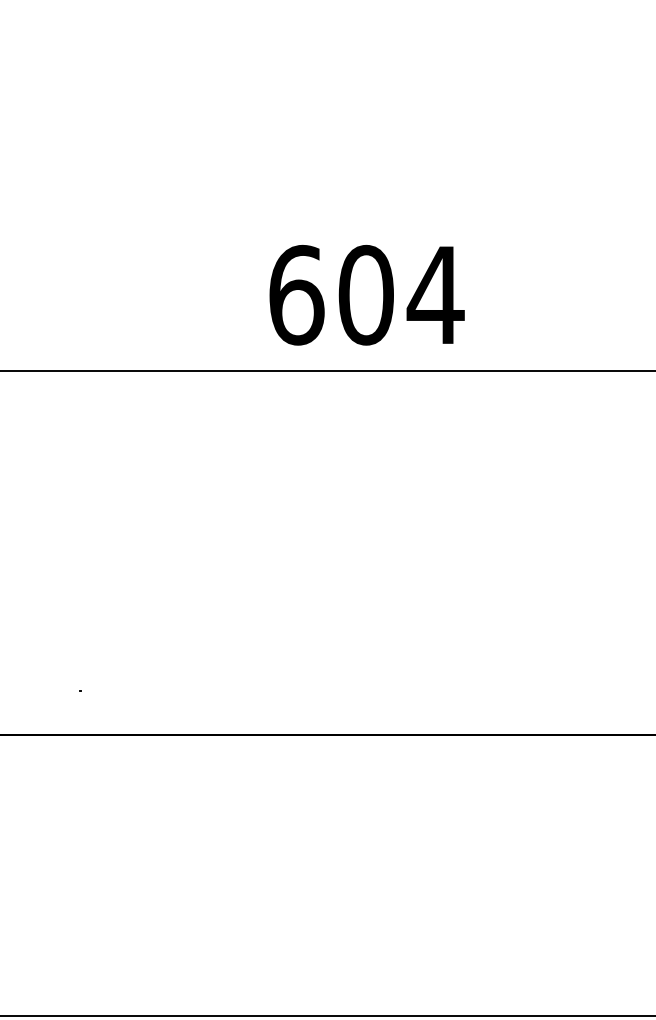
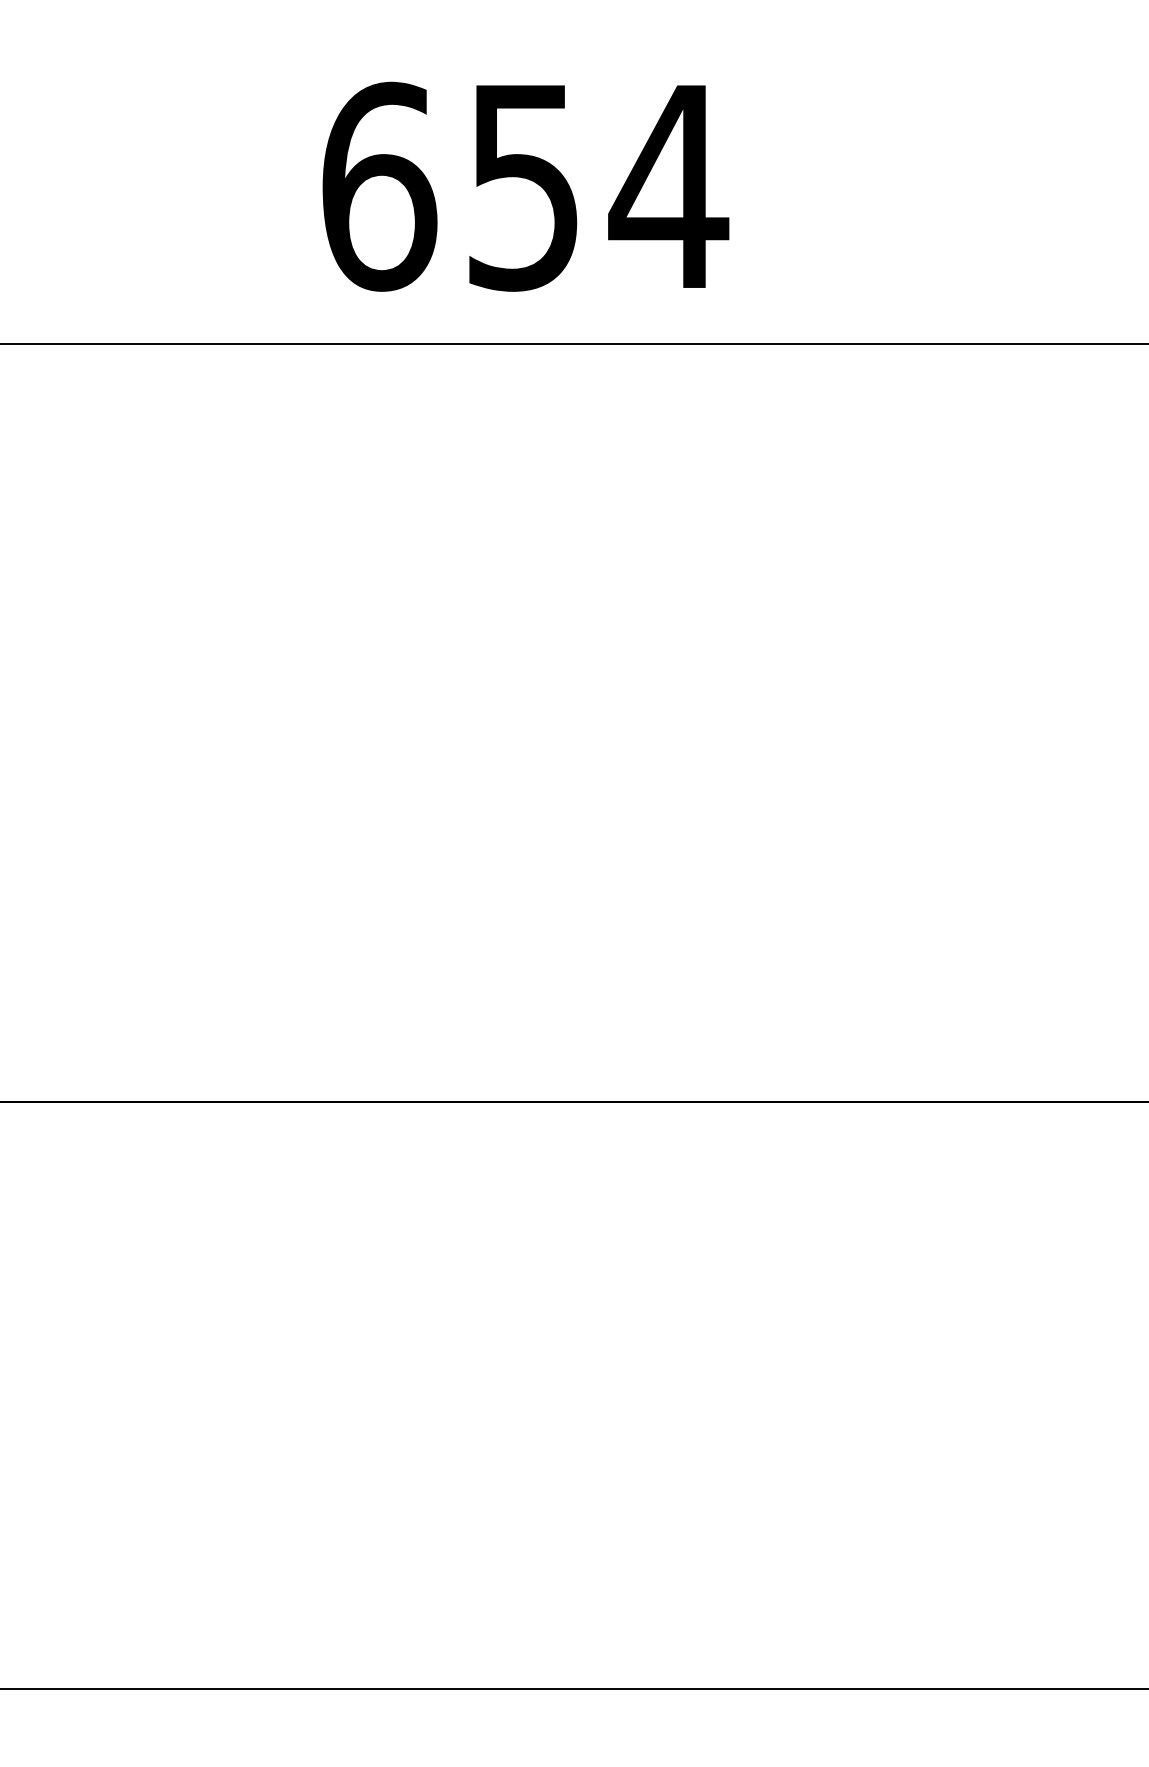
text: (365, 294) -> (522, 185), 604 -> 654

